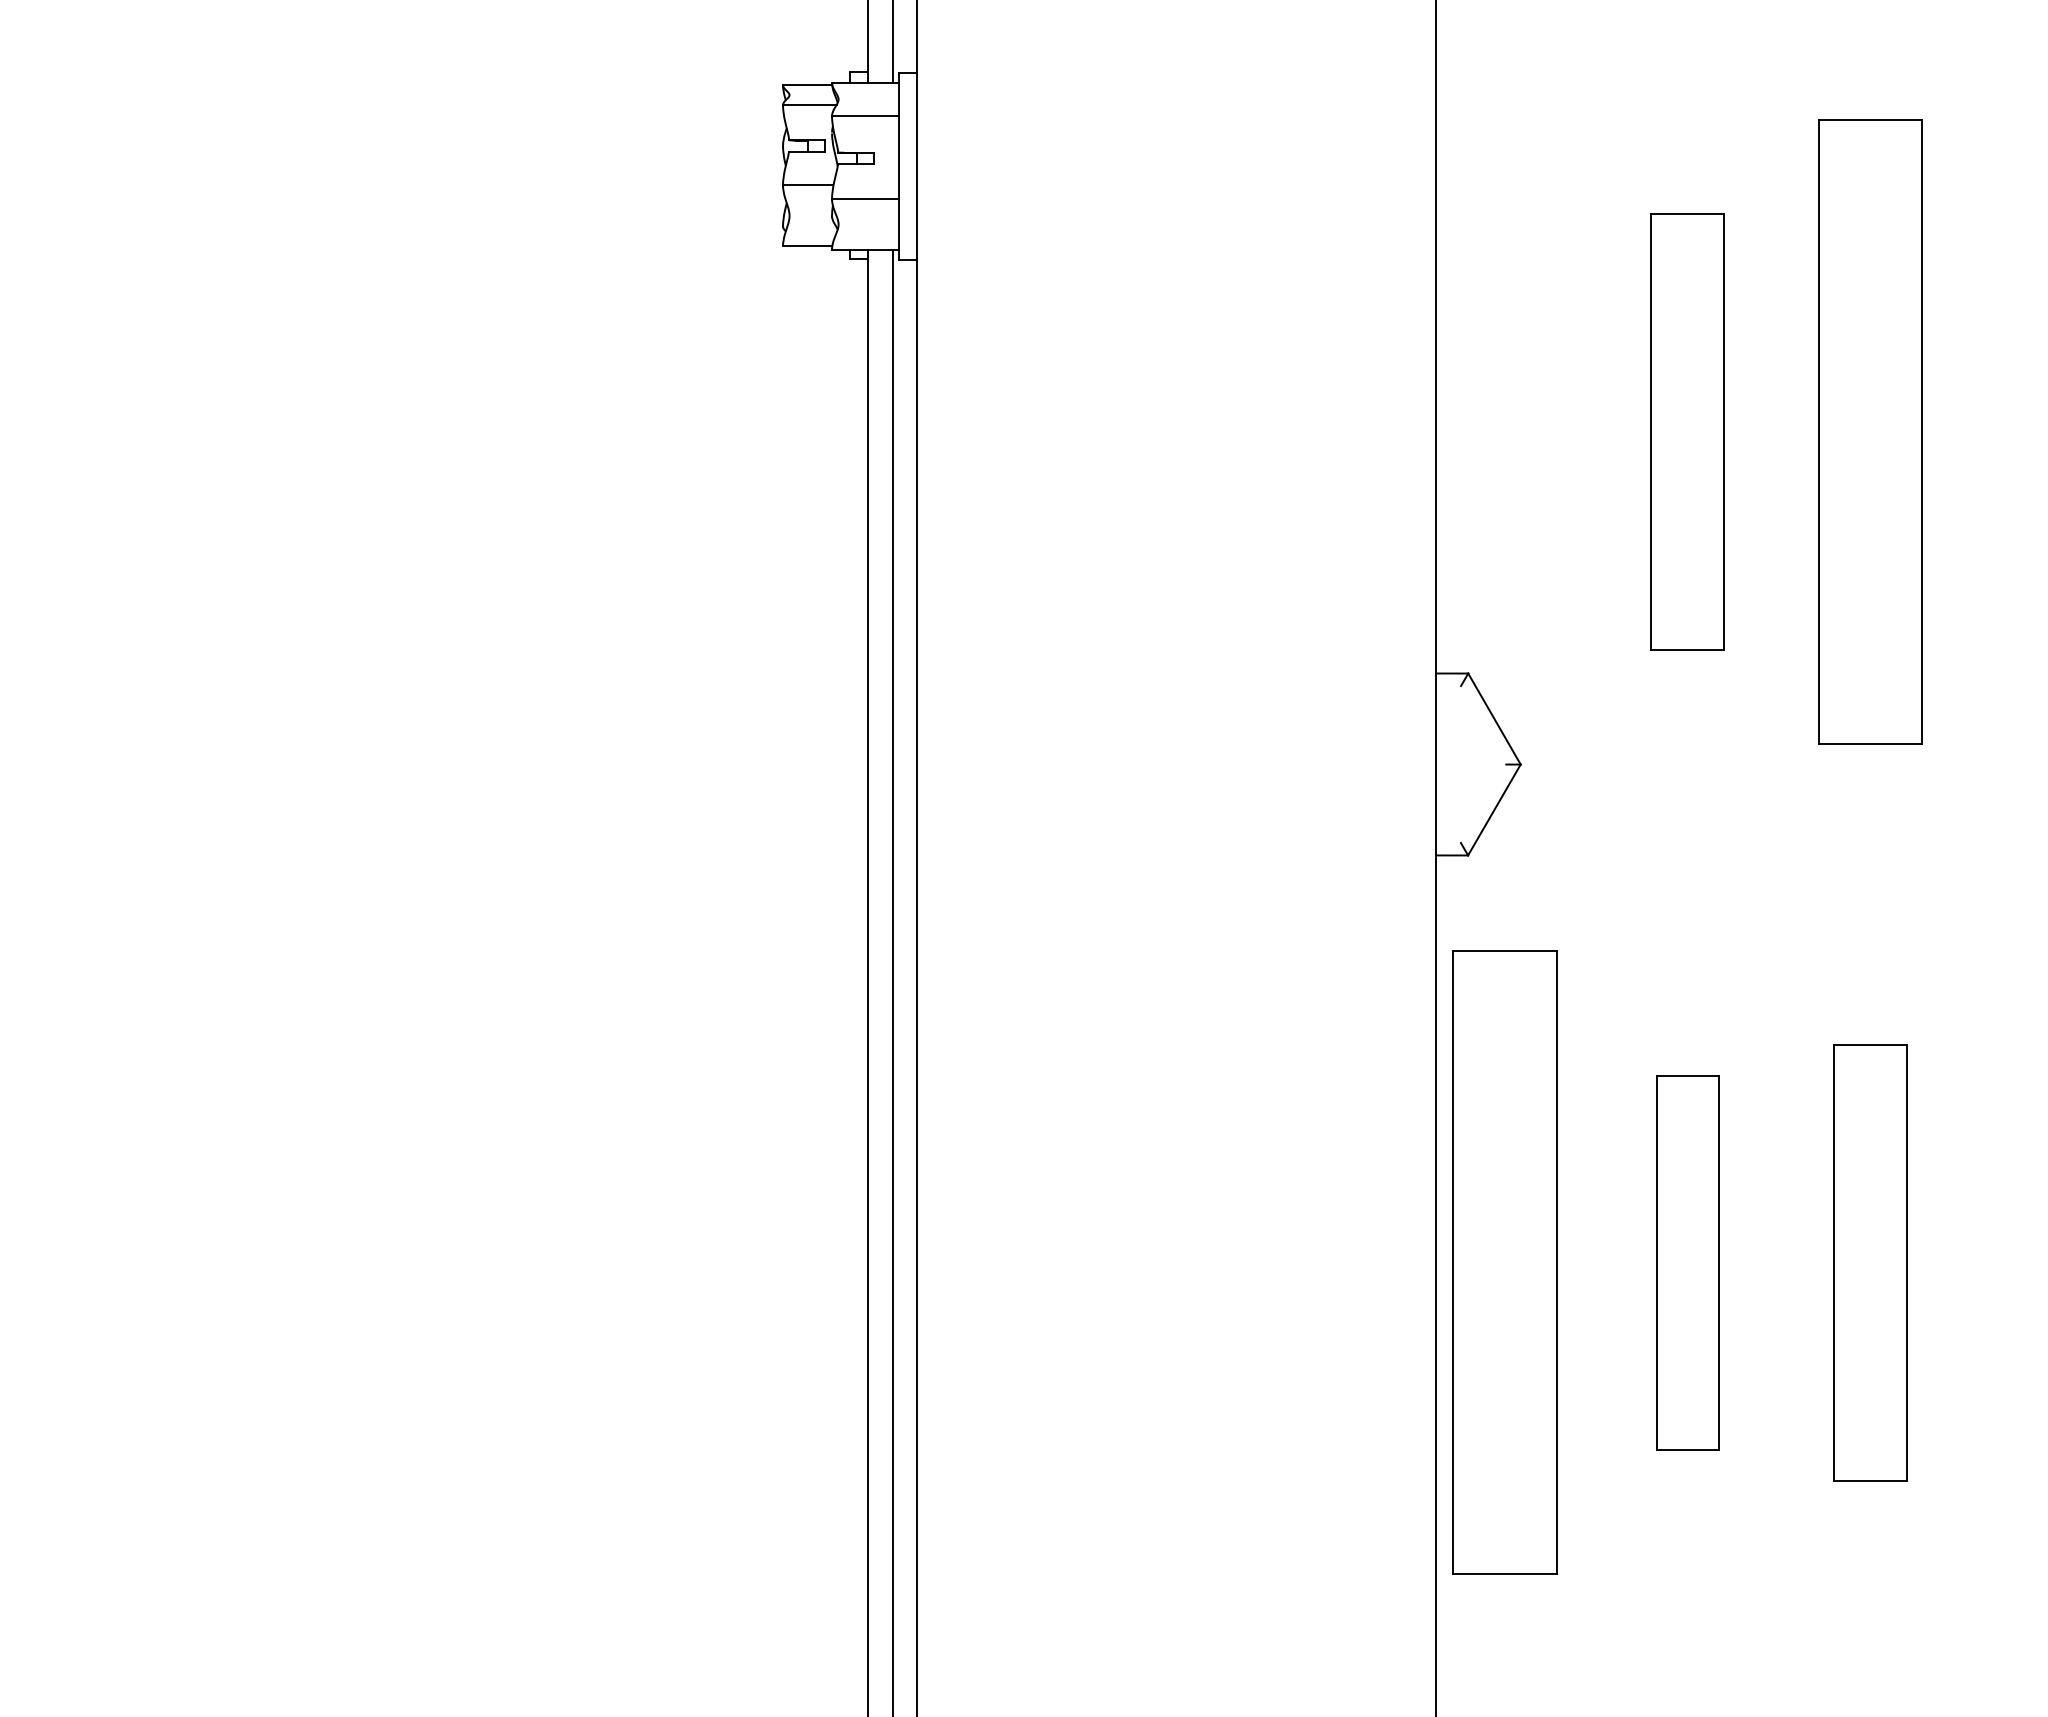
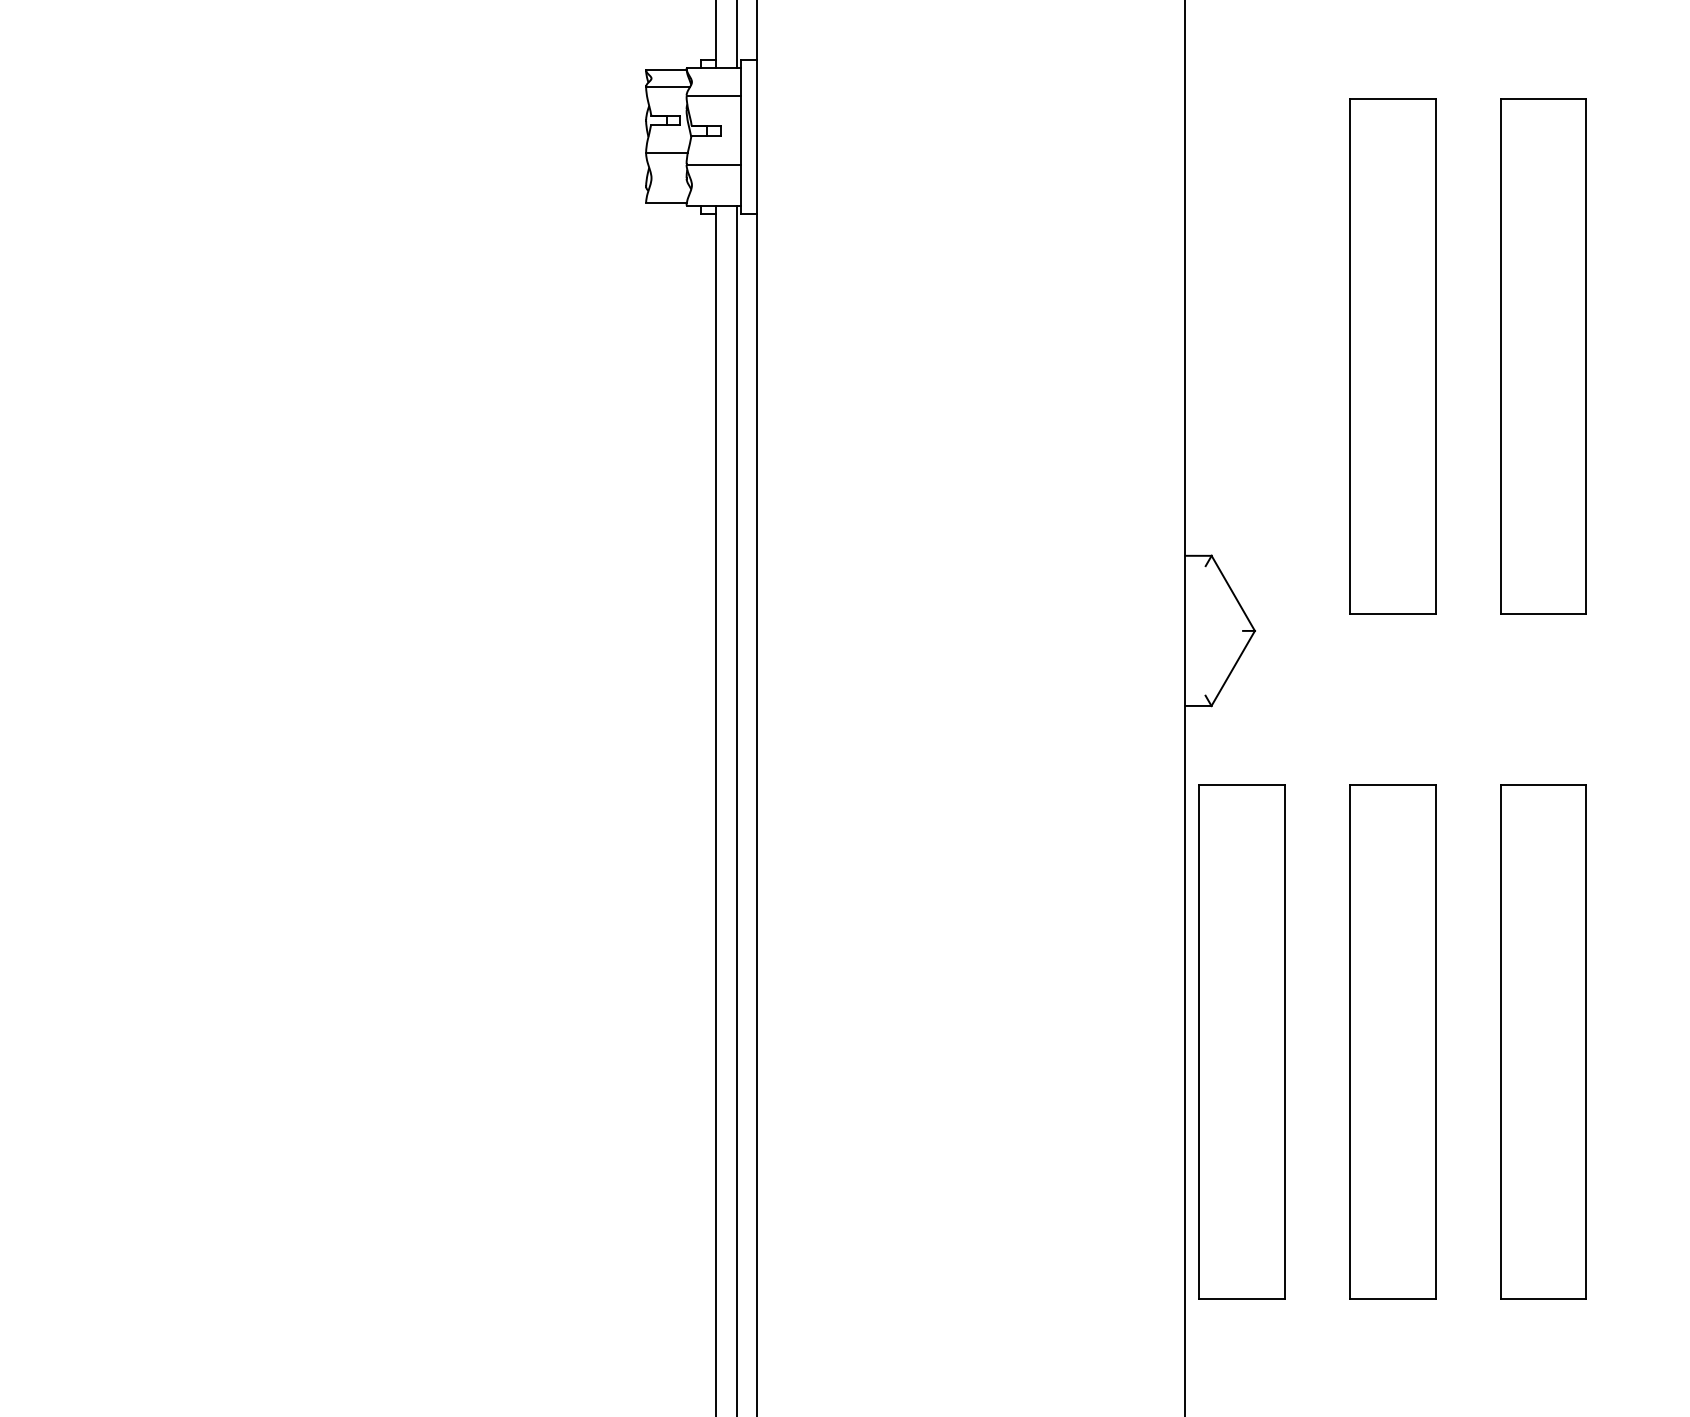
part: (1687, 431) -> (1392, 356), size x1.43
part: (1687, 1262) -> (1392, 1041), size x1.67
part: (1870, 1262) -> (1543, 1041), size x1.43

